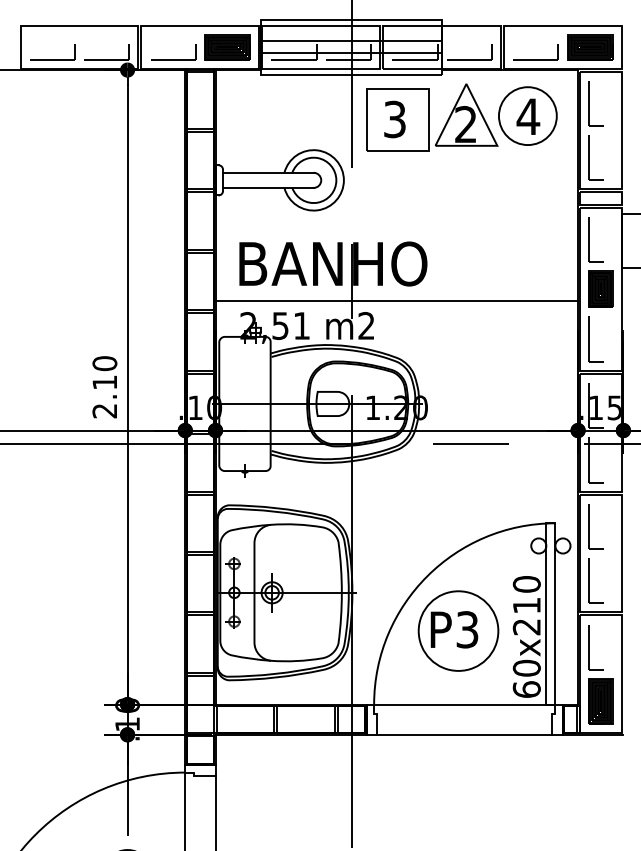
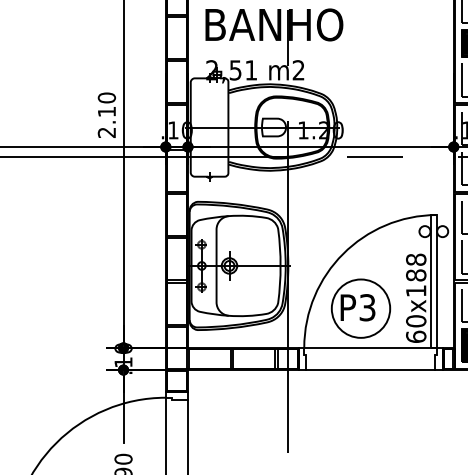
line: (396, 301) -> (320, 52), removed
text: (526, 605) -> (415, 275), 60x210 -> 60x188
part: (458, 630) -> (360, 308), moved

